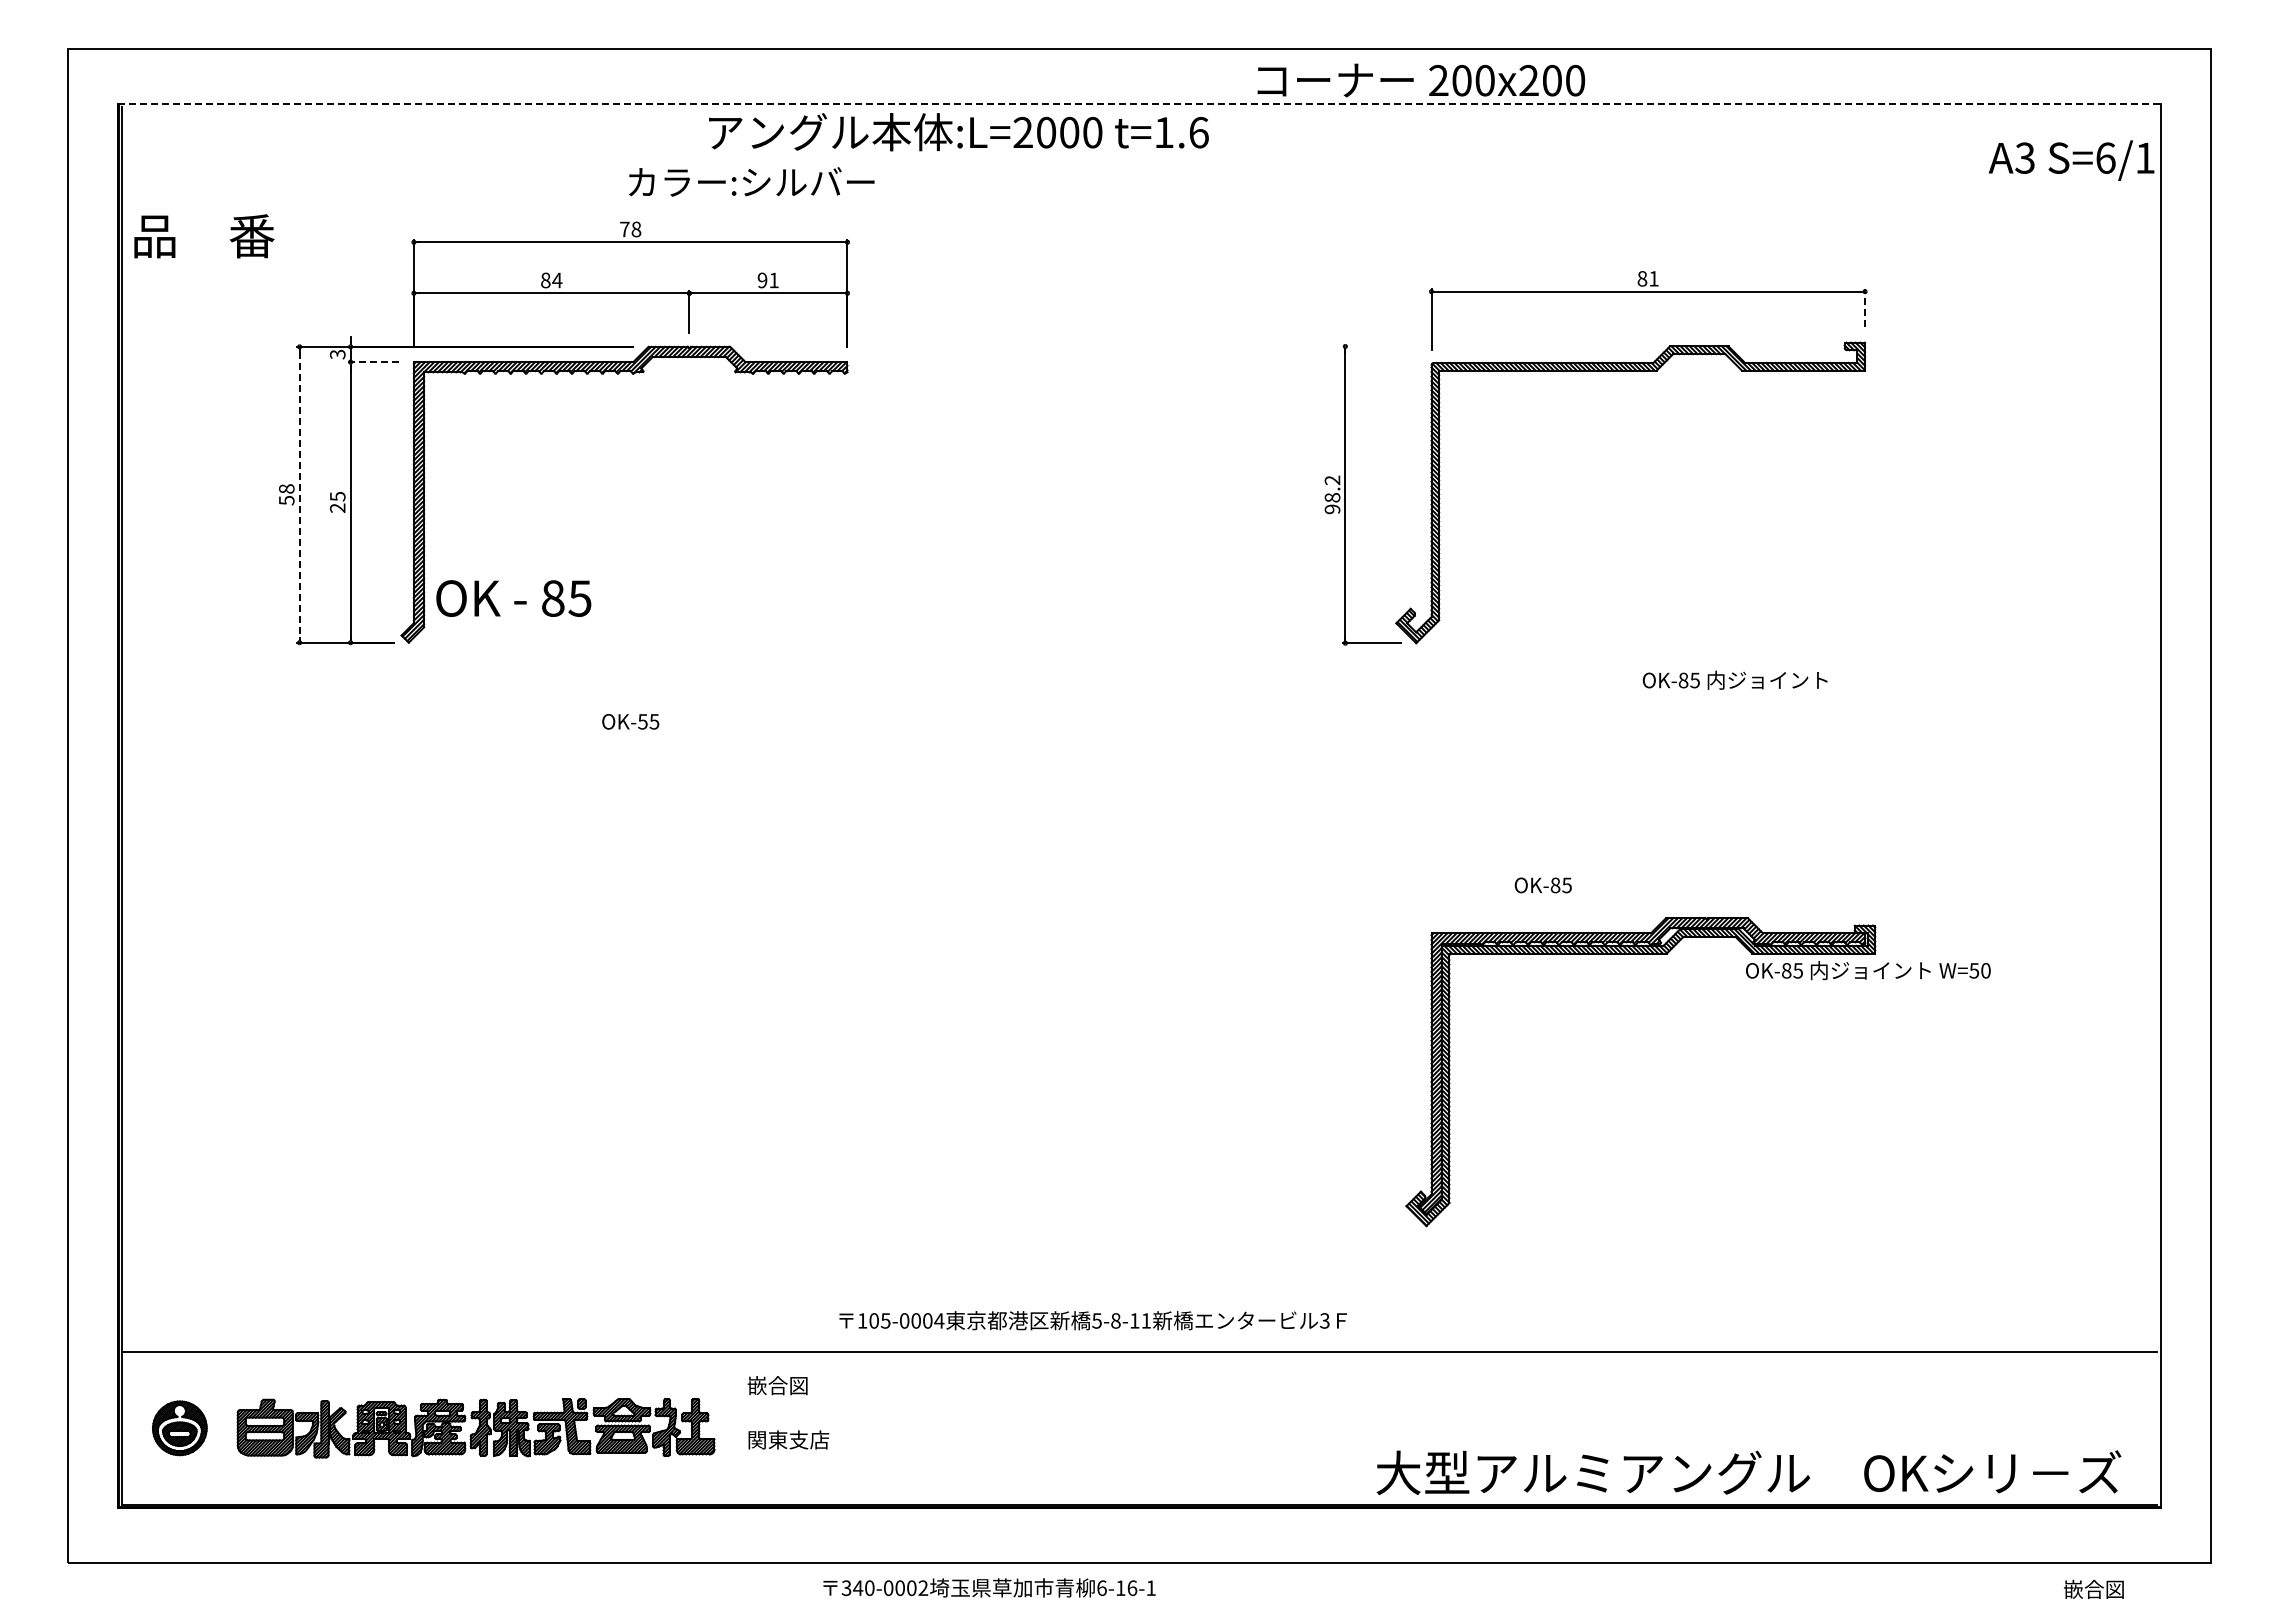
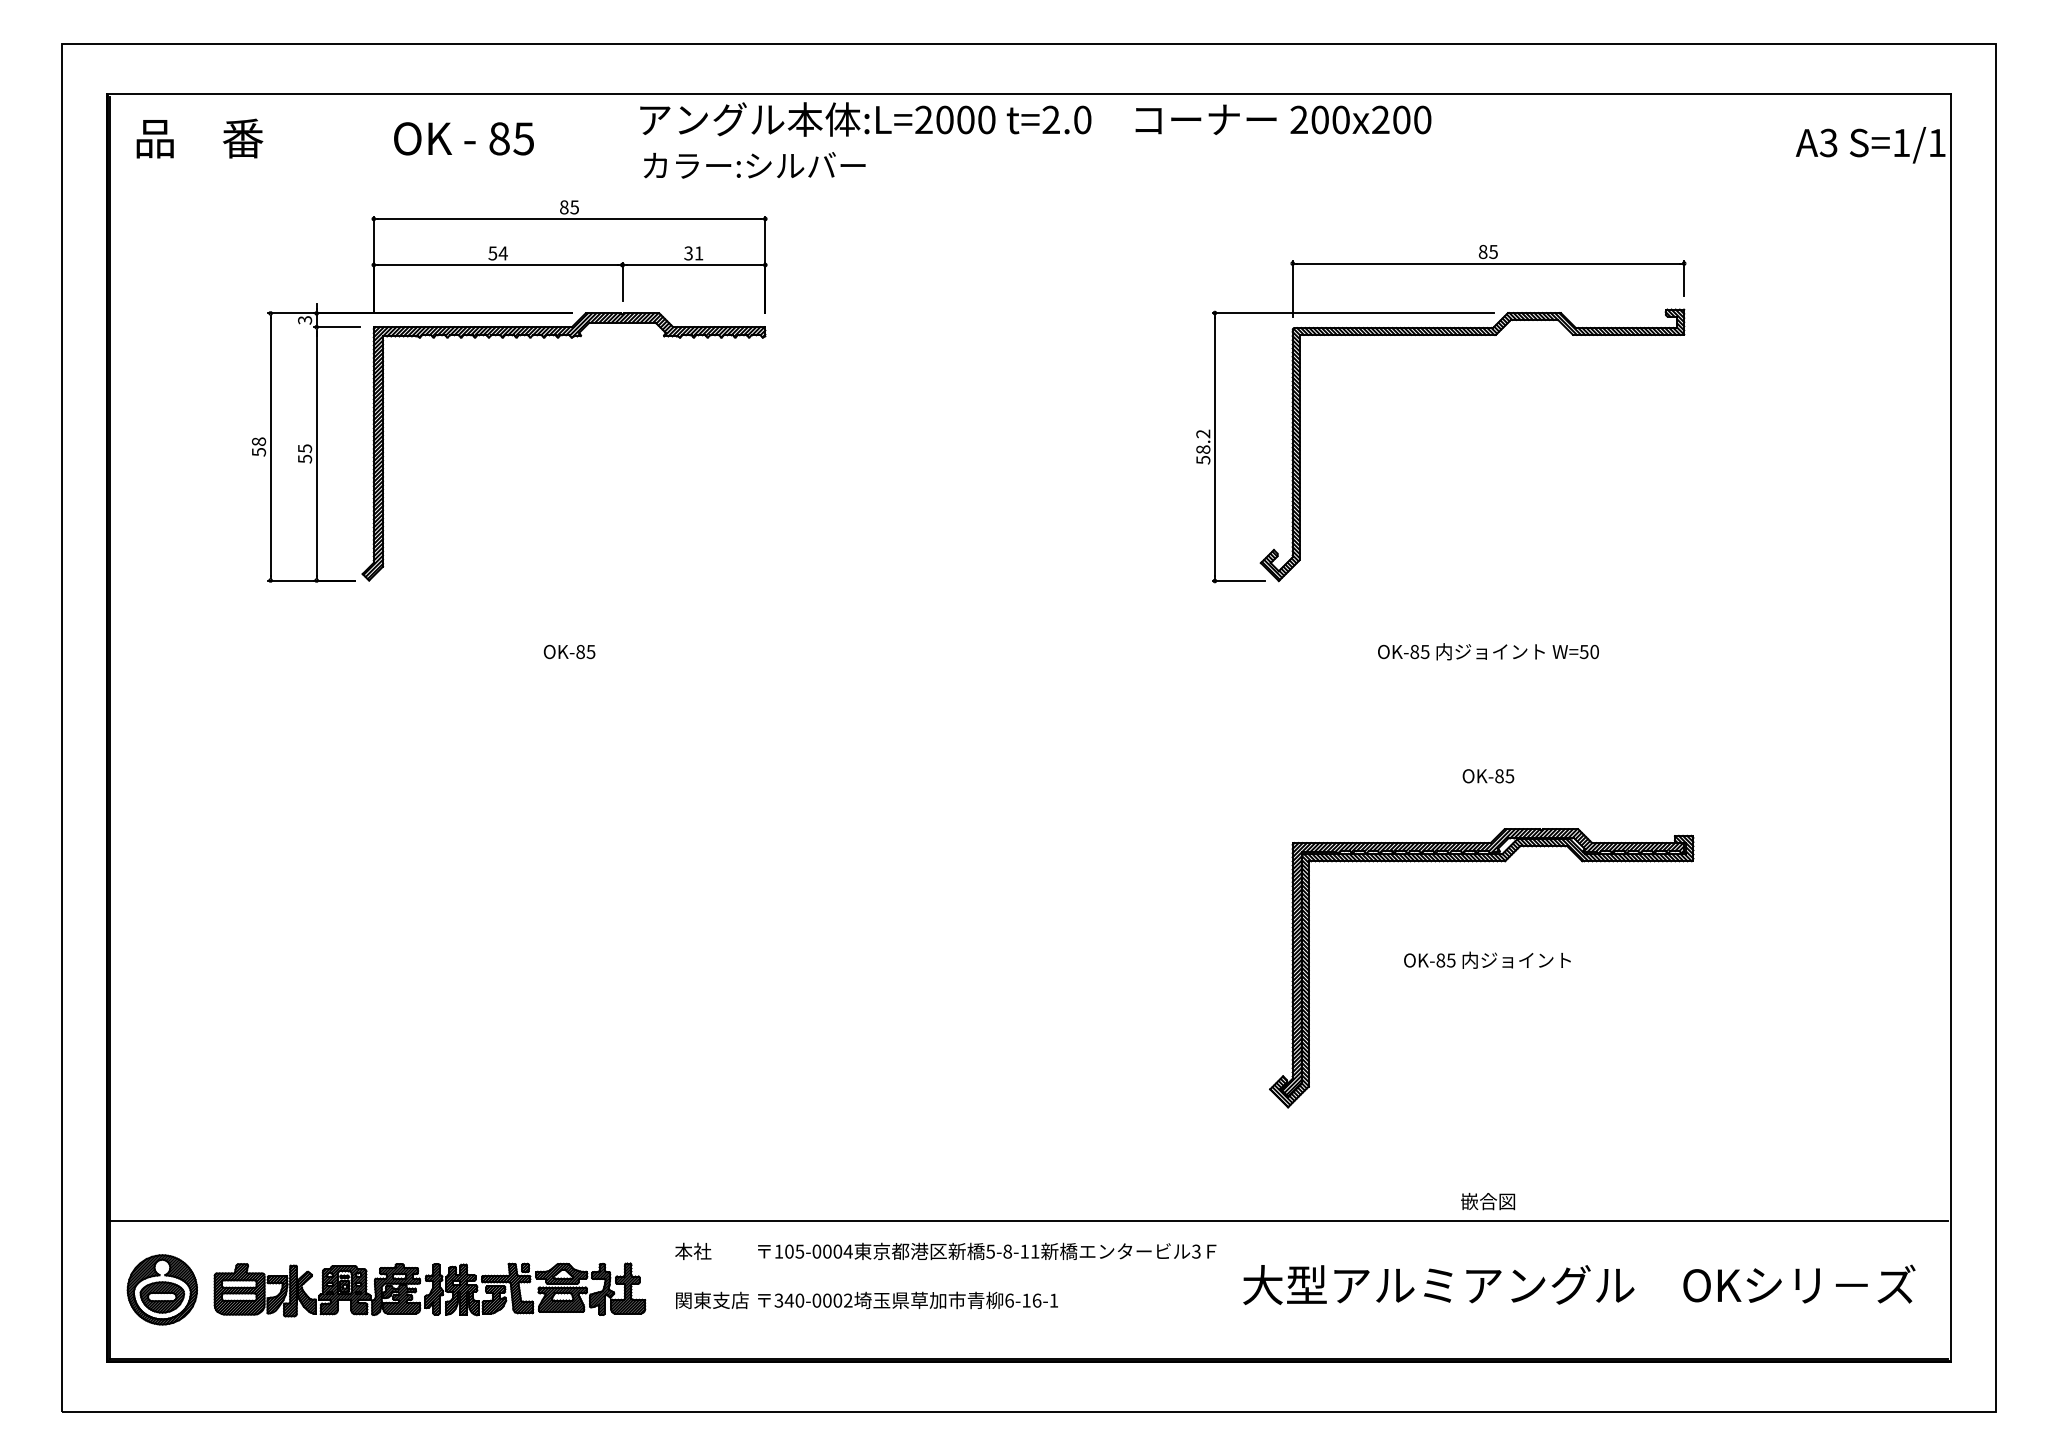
text: (1421, 80) -> (1283, 119), moved
line: (1140, 103) -> (1029, 93), dashed -> solid
text: (1181, 132) -> (1066, 119), t=1.6 -> t=2.0
text: (2105, 157) -> (1901, 142), S=6/1 -> S=1/1
text: (751, 181) -> (754, 164), moved
text: (630, 229) -> (569, 207), 78 -> 85
text: (204, 236) -> (200, 138), moved
text: (1653, 278) -> (1493, 251), 81 -> 85
text: (545, 280) -> (492, 253), 84 -> 54
text: (762, 280) -> (688, 253), 91 -> 31
line: (1865, 307) -> (1684, 277), dashed -> solid
line: (1498, 346) -> (1353, 313), added
line: (372, 362) -> (336, 327), dashed -> solid
line: (299, 494) -> (270, 446), dashed -> solid
text: (337, 508) -> (304, 459), 25 -> 55
text: (1332, 509) -> (1203, 460), 98.2 -> 58.2
text: (513, 598) -> (463, 138), moved
text: (1734, 679) -> (1486, 959), moved
text: (642, 721) -> (580, 651), OK-55 -> OK-85
text: (1542, 885) -> (1487, 776), moved
text: (1868, 970) -> (1488, 651), moved
text: (1092, 1320) -> (986, 1251), moved
text: (777, 1385) -> (702, 1251), 嵌合図 -> 本社
part: (179, 1428) -> (162, 1290), size x1.43
text: (1748, 1472) -> (1578, 1284), moved
text: (989, 1587) -> (907, 1300), moved
text: (2093, 1588) -> (1487, 1200), moved

